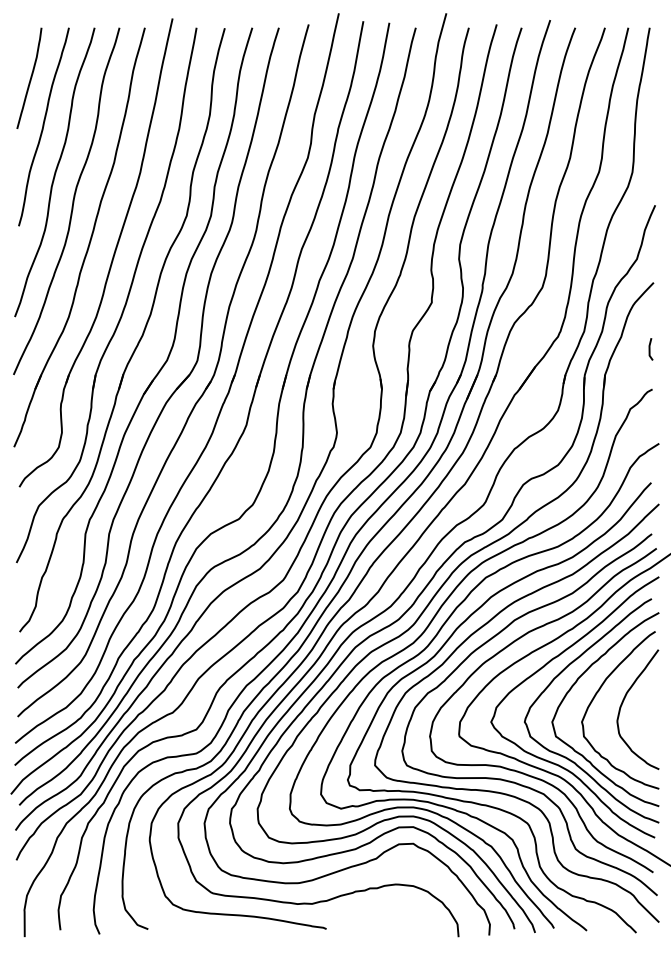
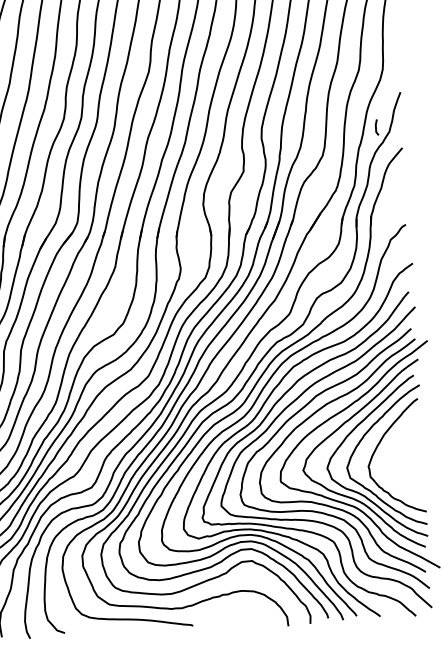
line: (650, 349) -> (376, 127), moved
curve: (622, 705) -> (397, 453), removed

